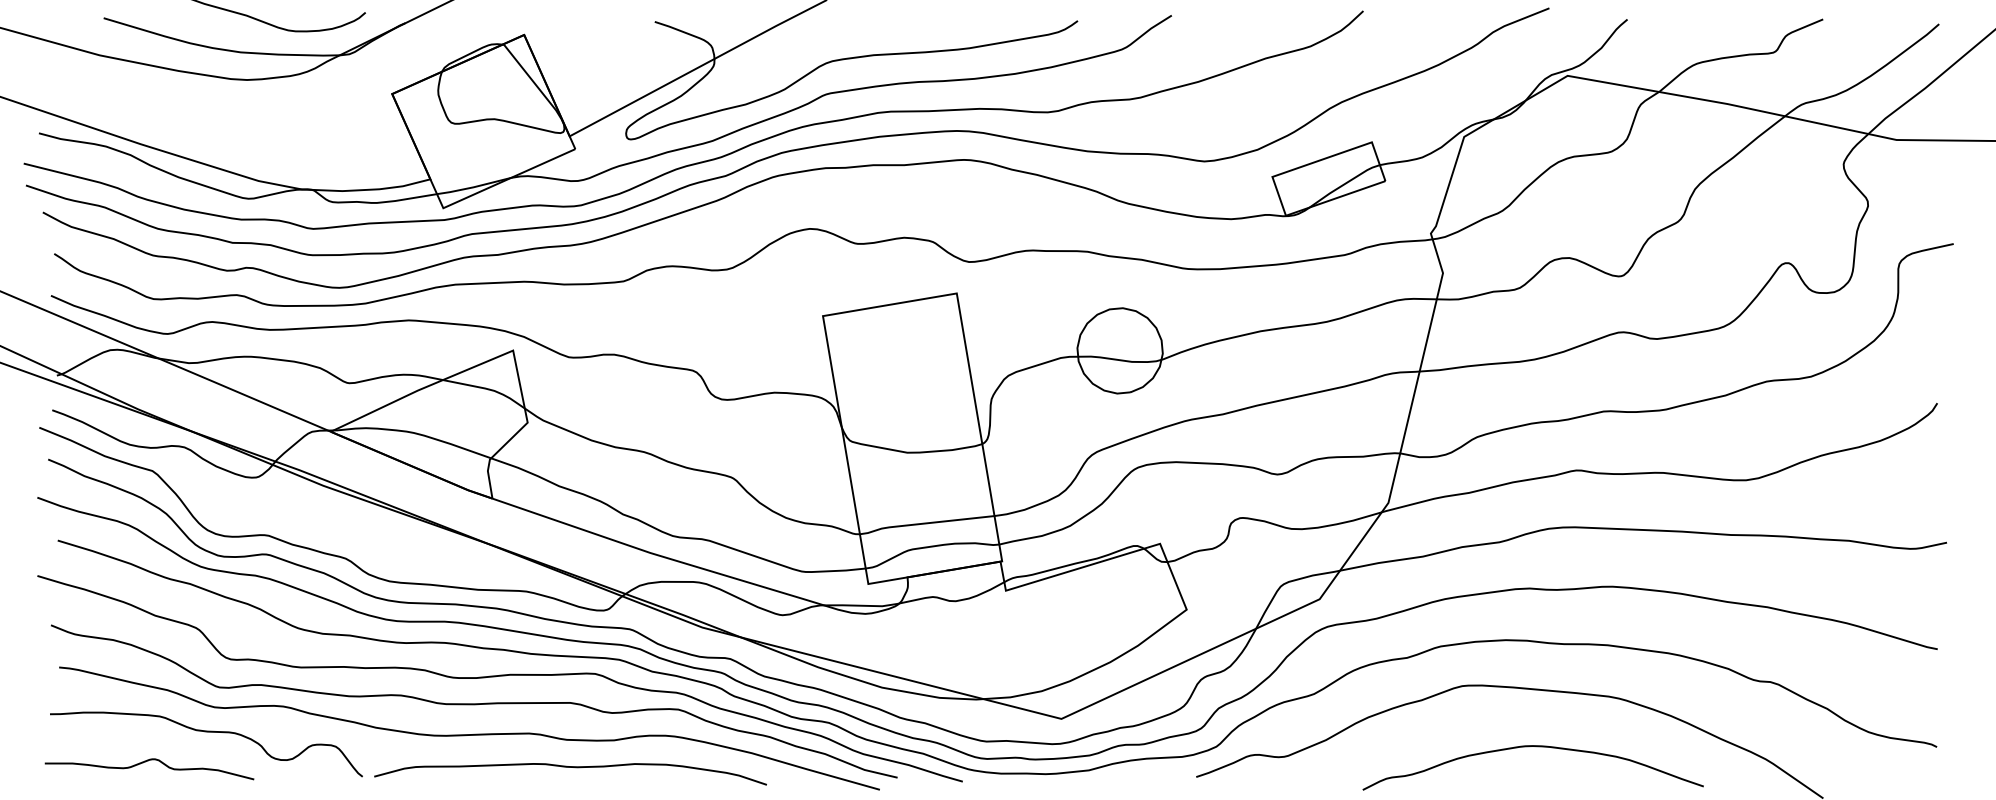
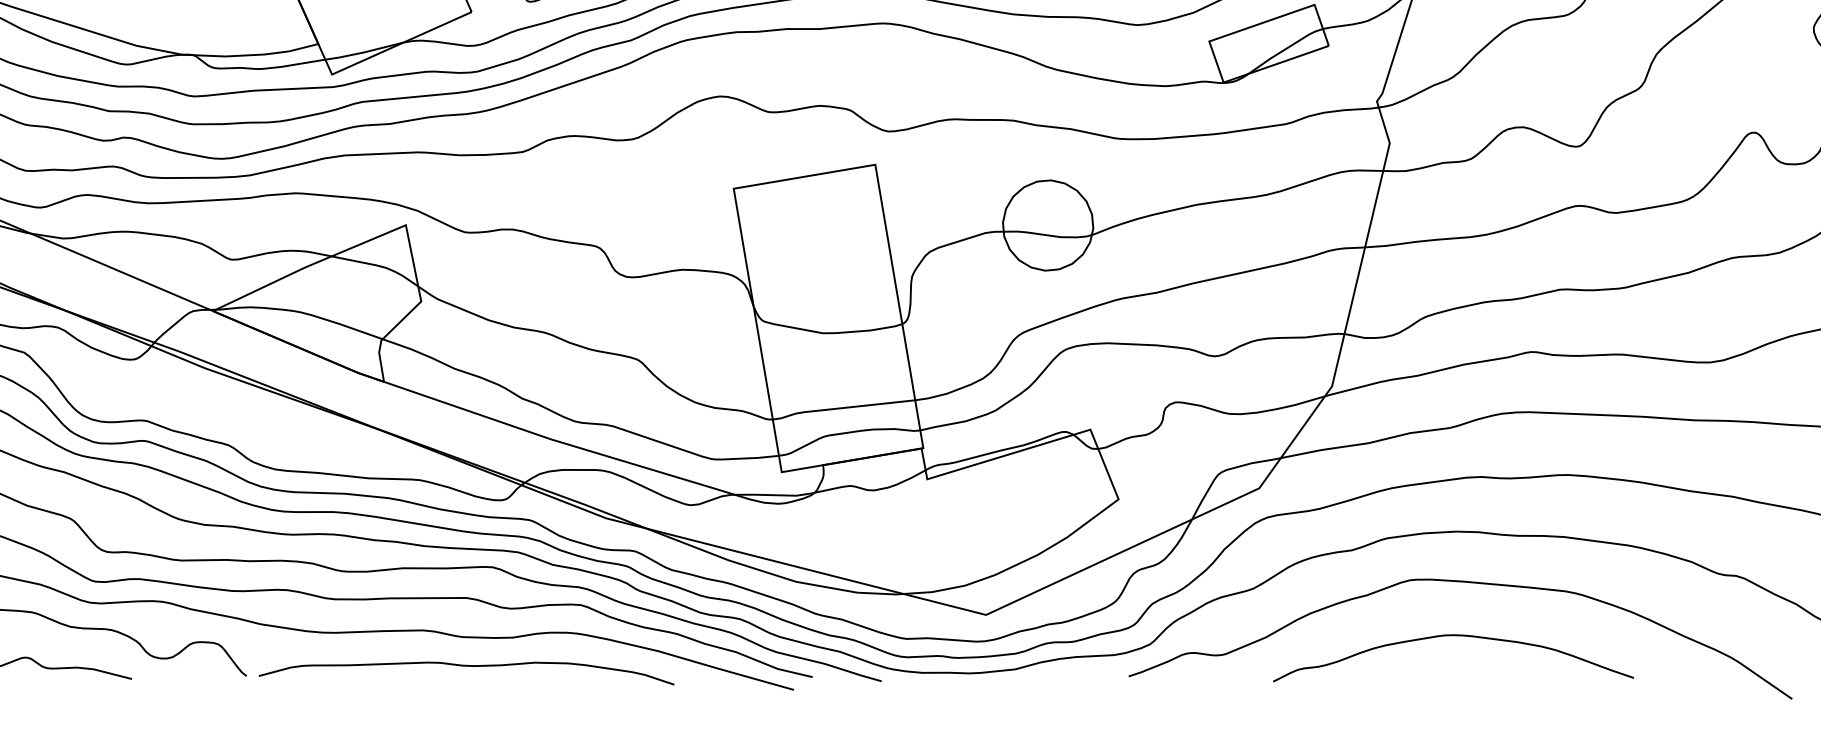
curve: (1528, 747) -> (1448, 636), moved

